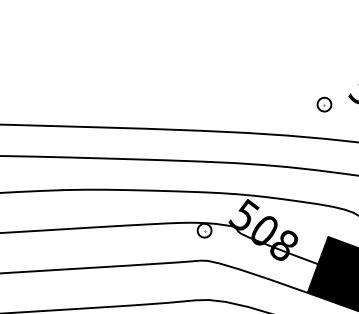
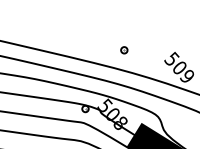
part: (324, 104) -> (124, 50), moved

